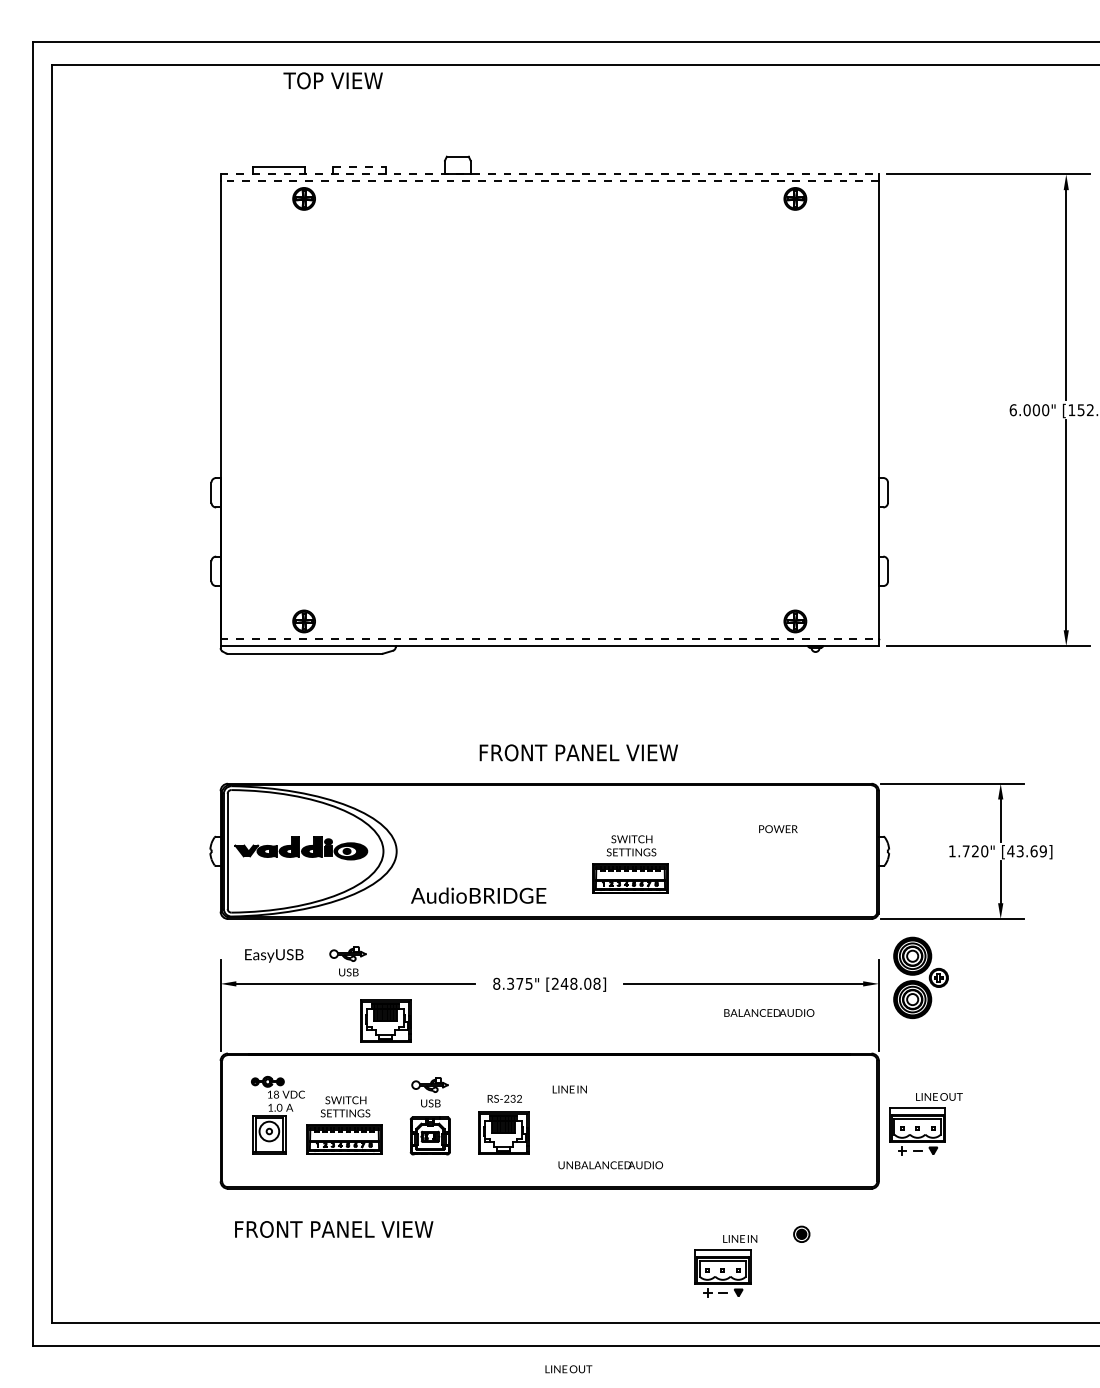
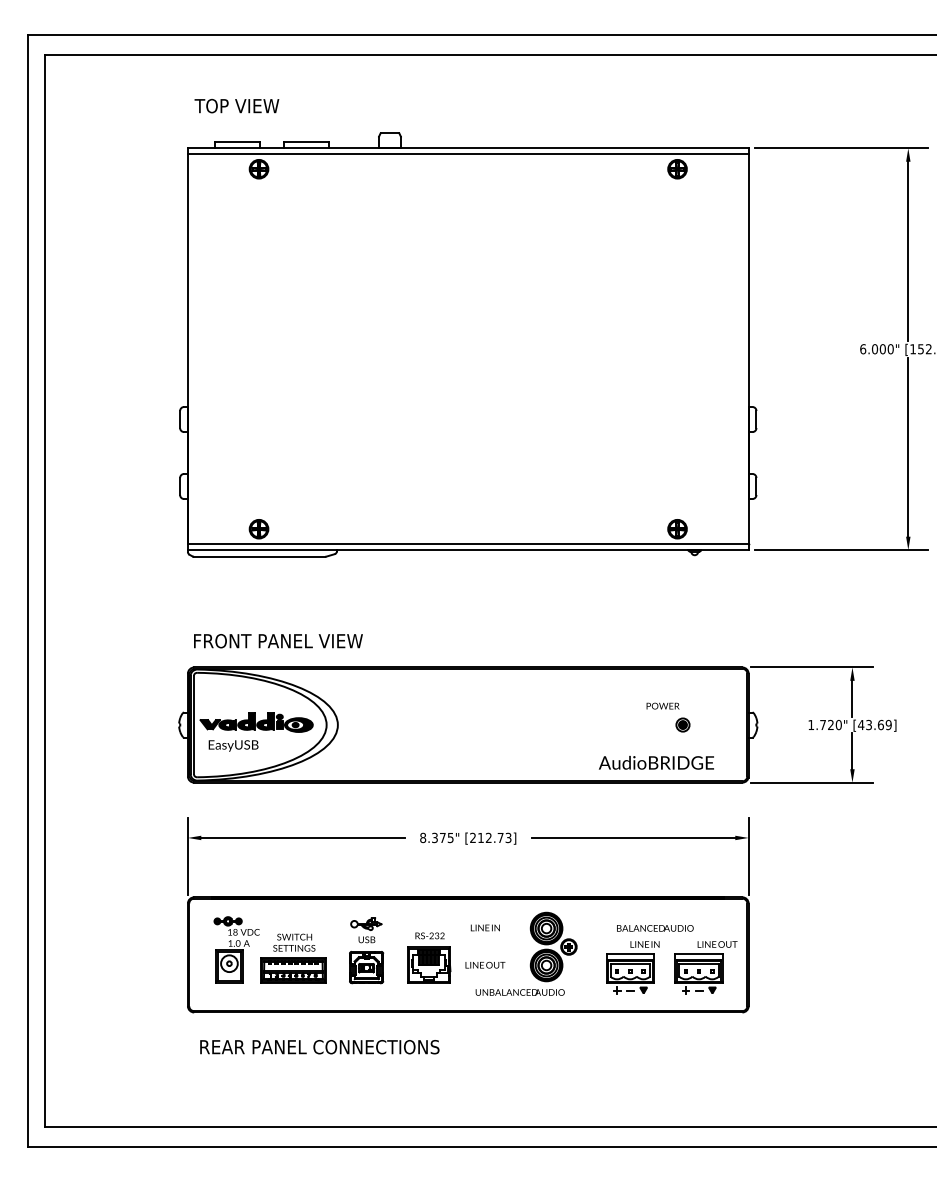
text: (332, 80) -> (236, 105), moved
line: (360, 166) -> (307, 141), dashed -> solid
line: (550, 174) -> (468, 148), dashed -> solid
line: (549, 181) -> (468, 154), dashed -> solid
line: (550, 638) -> (468, 543), dashed -> solid
text: (578, 752) -> (278, 640), moved
part: (630, 864) -> (537, 736), removed
text: (478, 895) -> (656, 762), moved
text: (274, 955) -> (233, 745), moved
part: (347, 961) -> (295, 818), removed
part: (920, 977) -> (553, 946), moved
text: (580, 983) -> (494, 837), [248.08] -> [212.73]
text: (769, 1012) -> (655, 927), moved
part: (385, 1020) -> (328, 869), removed
part: (925, 1124) -> (705, 967), moved
text: (376, 1229) -> (320, 1047), FRONT PANEL VIEW -> REAR PANEL CONNECTIONS
part: (801, 1233) -> (682, 724), moved
part: (725, 1266) -> (632, 967), moved
text: (568, 1369) -> (485, 965), moved

